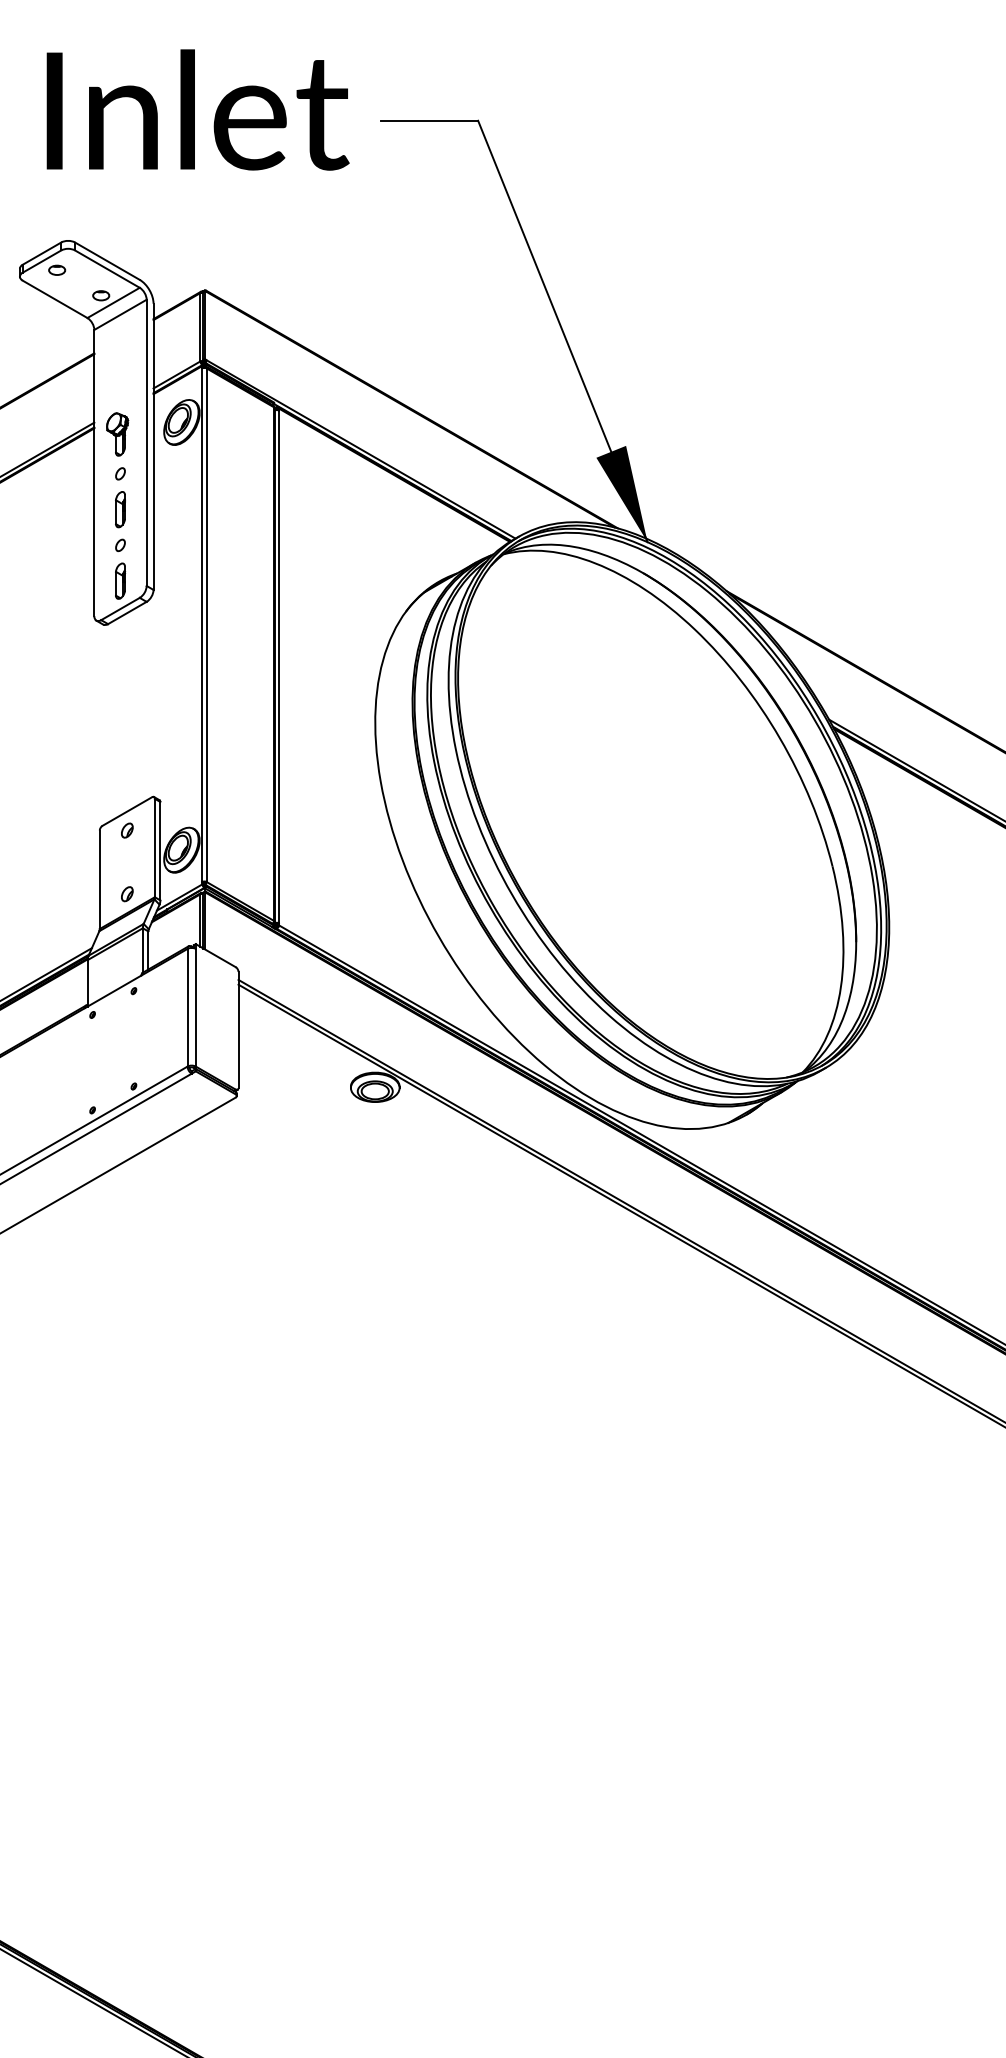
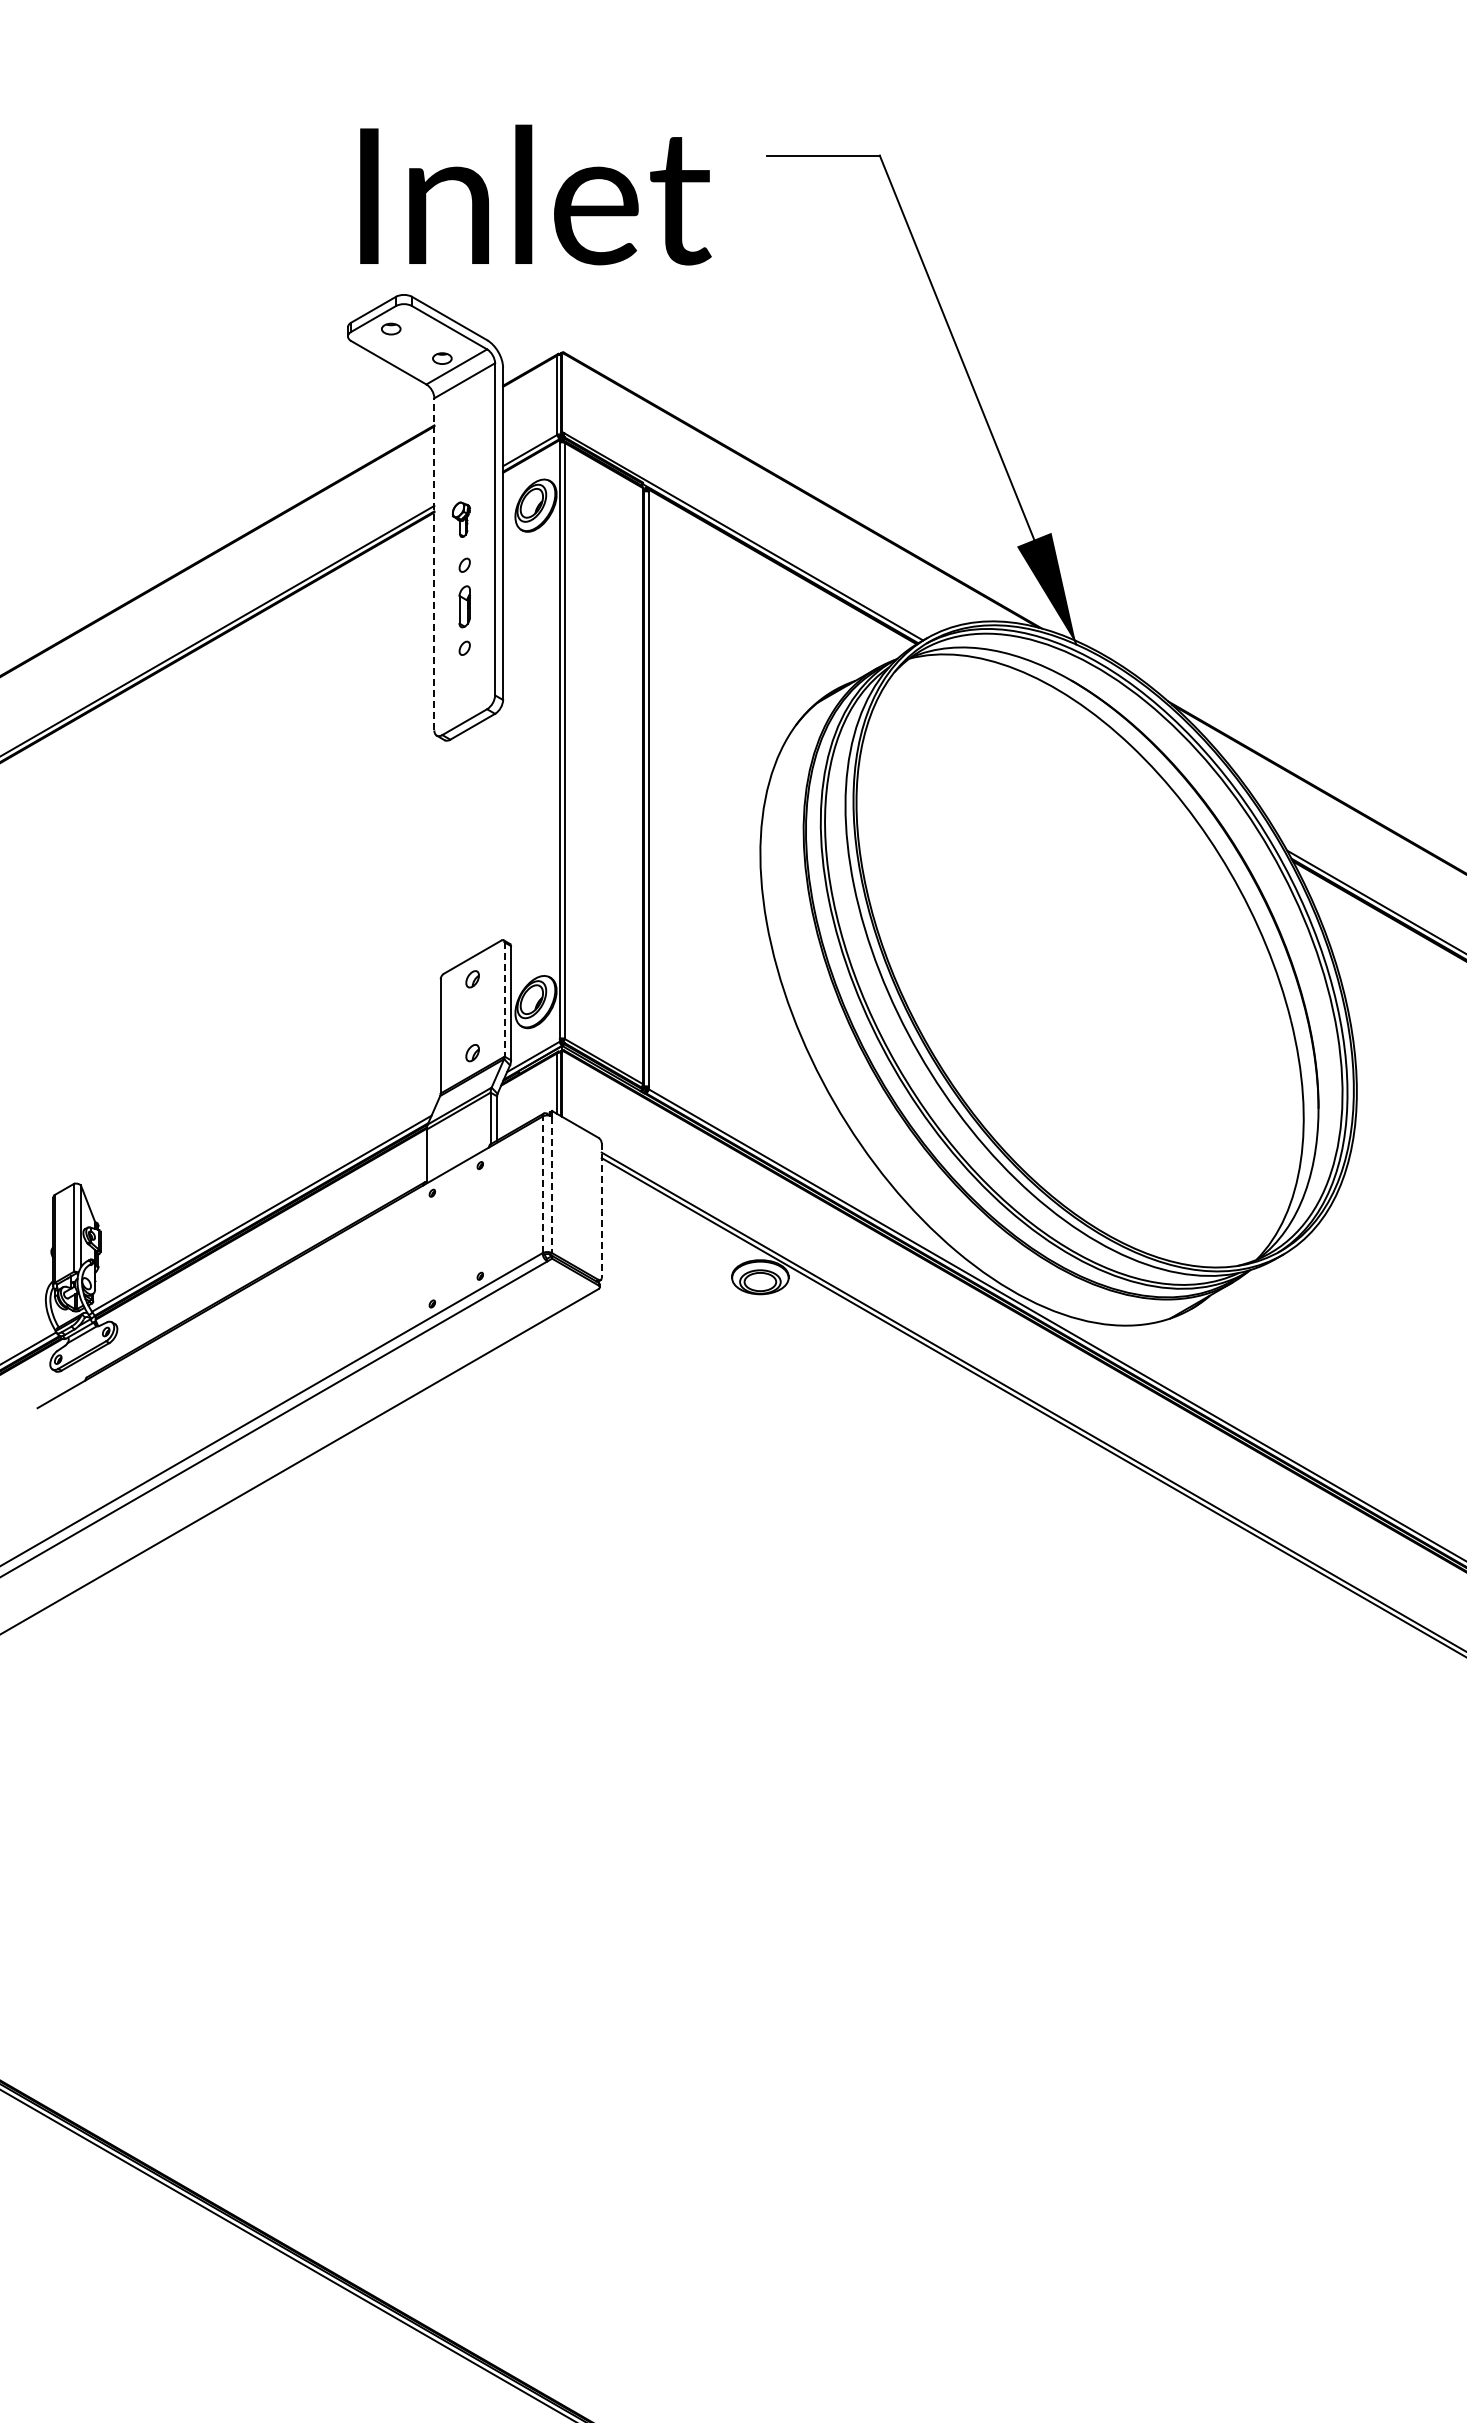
text: (197, 109) -> (535, 194), moved
part: (117, 434) -> (461, 519), size x0.7
line: (94, 472) -> (434, 563), solid -> dashed
part: (120, 580) -> (464, 689), removed
line: (154, 848) -> (504, 1000), solid -> dashed
line: (187, 1007) -> (542, 1184), solid -> dashed
line: (196, 1008) -> (552, 1185), solid -> dashed
line: (238, 1030) -> (601, 1211), solid -> dashed

